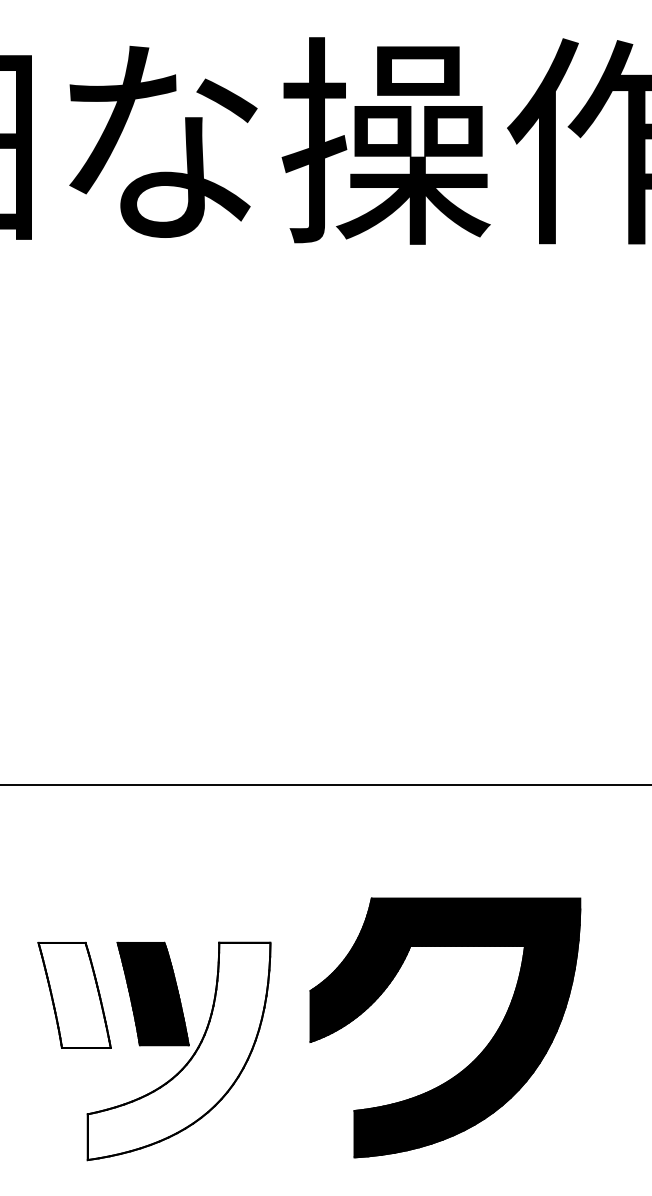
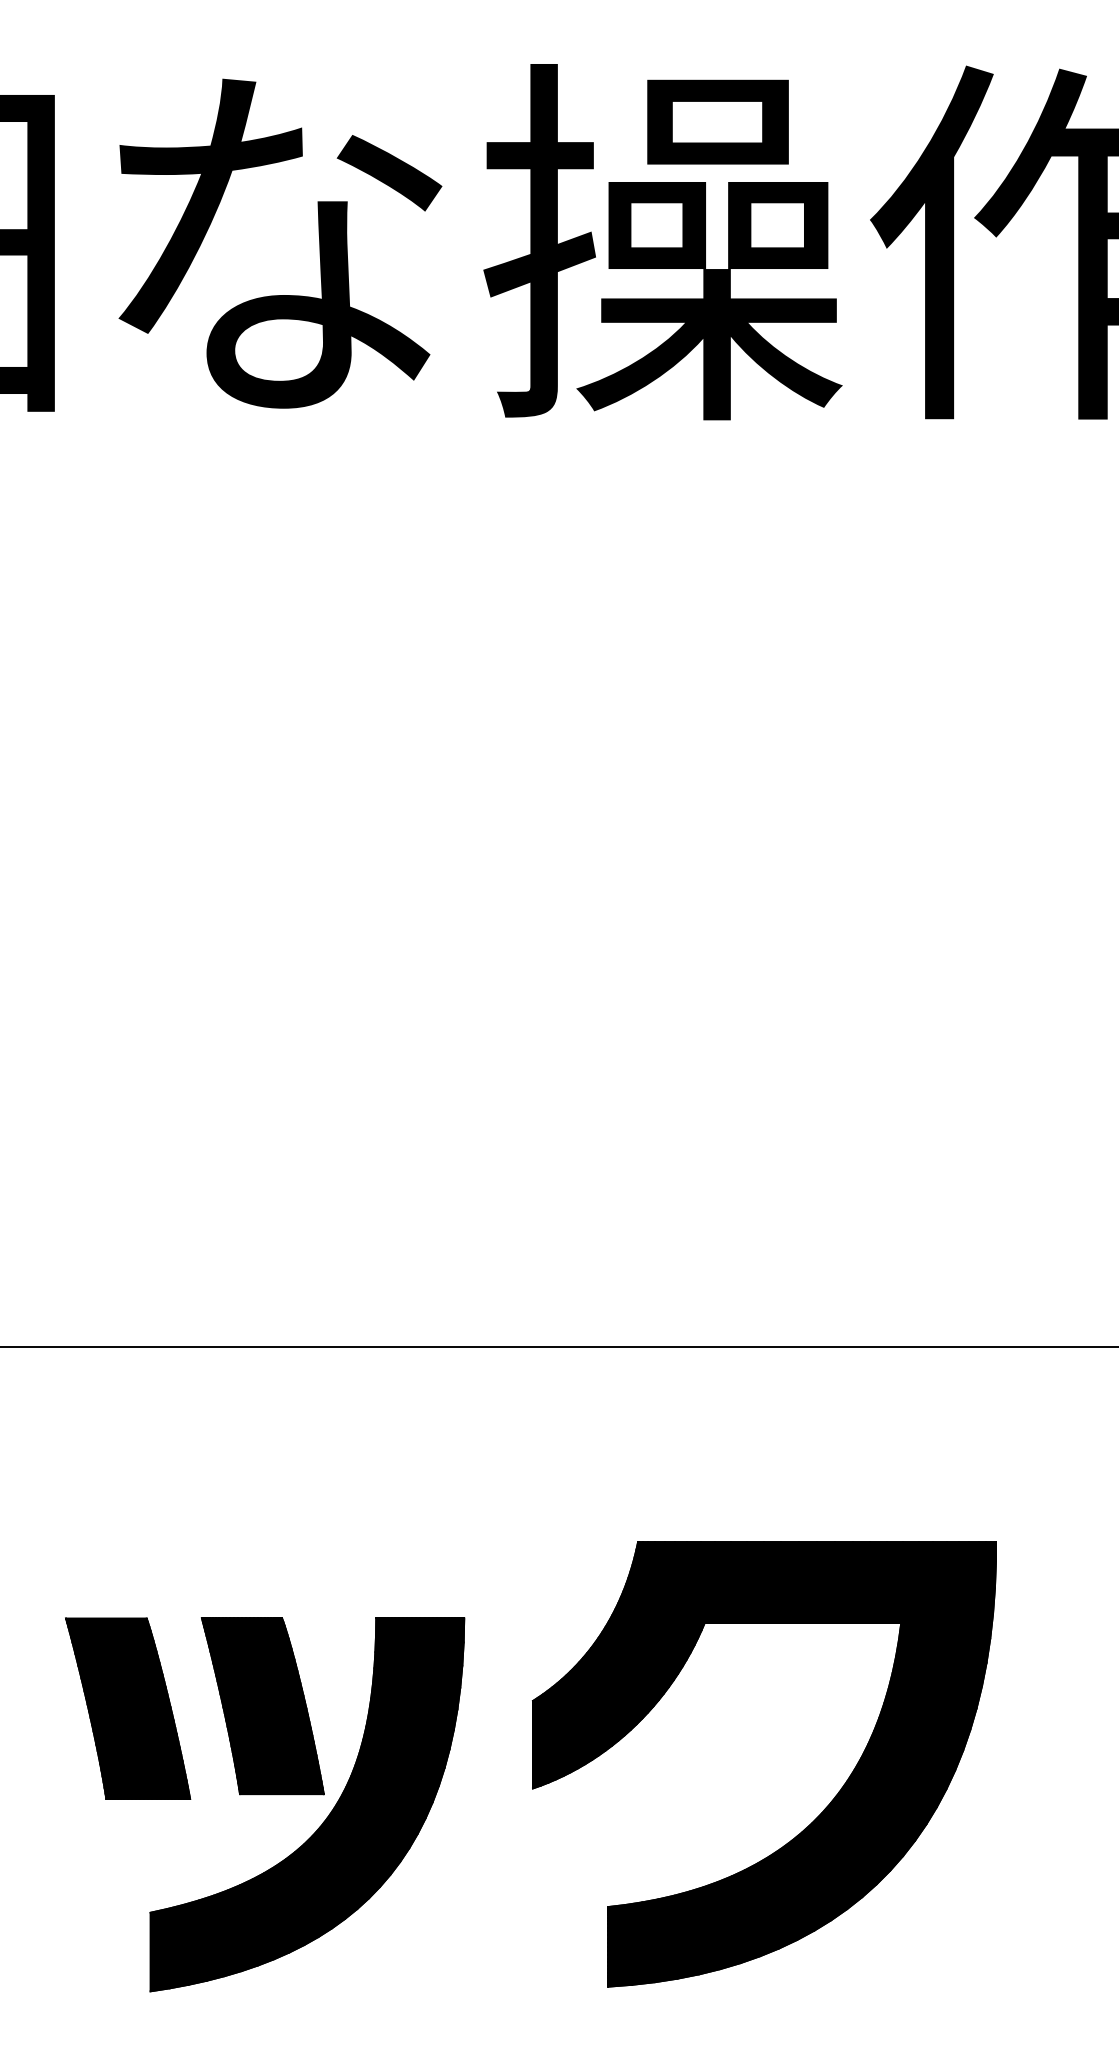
fill: (74, 994) -> (127, 1707), added
fill: (178, 1051) -> (306, 1804), added

